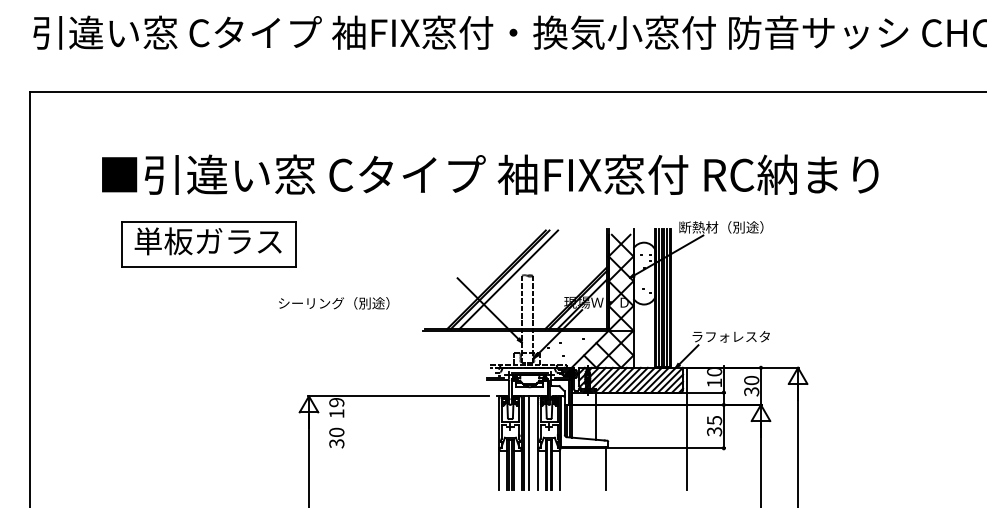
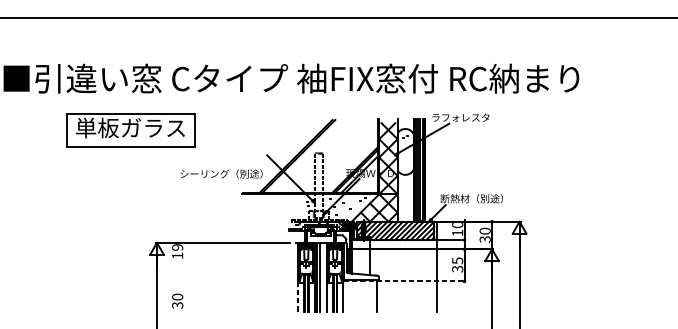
text: (721, 227) -> (462, 117), 断熱材（別途） -> ラフォレスタ
part: (208, 244) -> (130, 130), moved
line: (508, 279) -> (304, 156), removed
text: (334, 303) -> (221, 174), moved
text: (733, 336) -> (471, 198), ラフォレスタ -> 断熱材（別途）
text: (336, 437) -> (177, 300), moved
line: (643, 448) -> (404, 281), solid -> dashed
line: (499, 469) -> (298, 297), solid -> dashed

